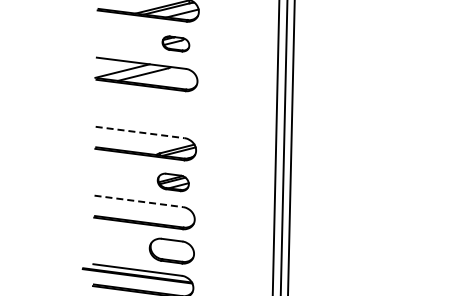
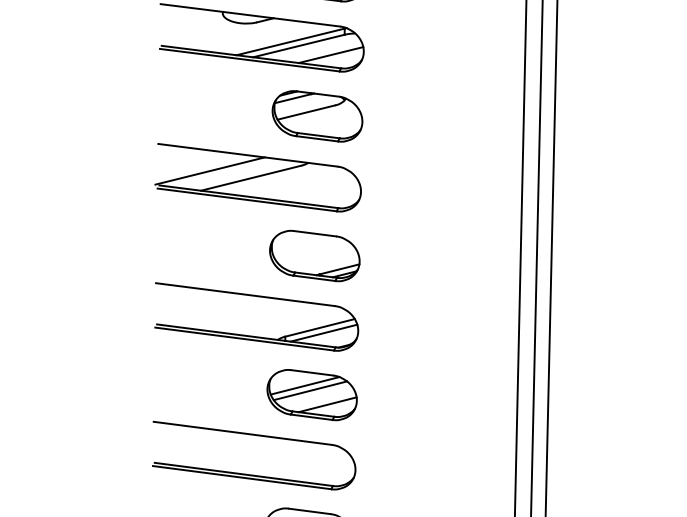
part: (175, 43) -> (316, 115), size x1.67
part: (174, 112) -> (314, 254), added
line: (140, 132) -> (246, 294), dashed -> solid
part: (173, 182) -> (312, 395), size x1.43
line: (138, 201) -> (242, 433), dashed -> solid

